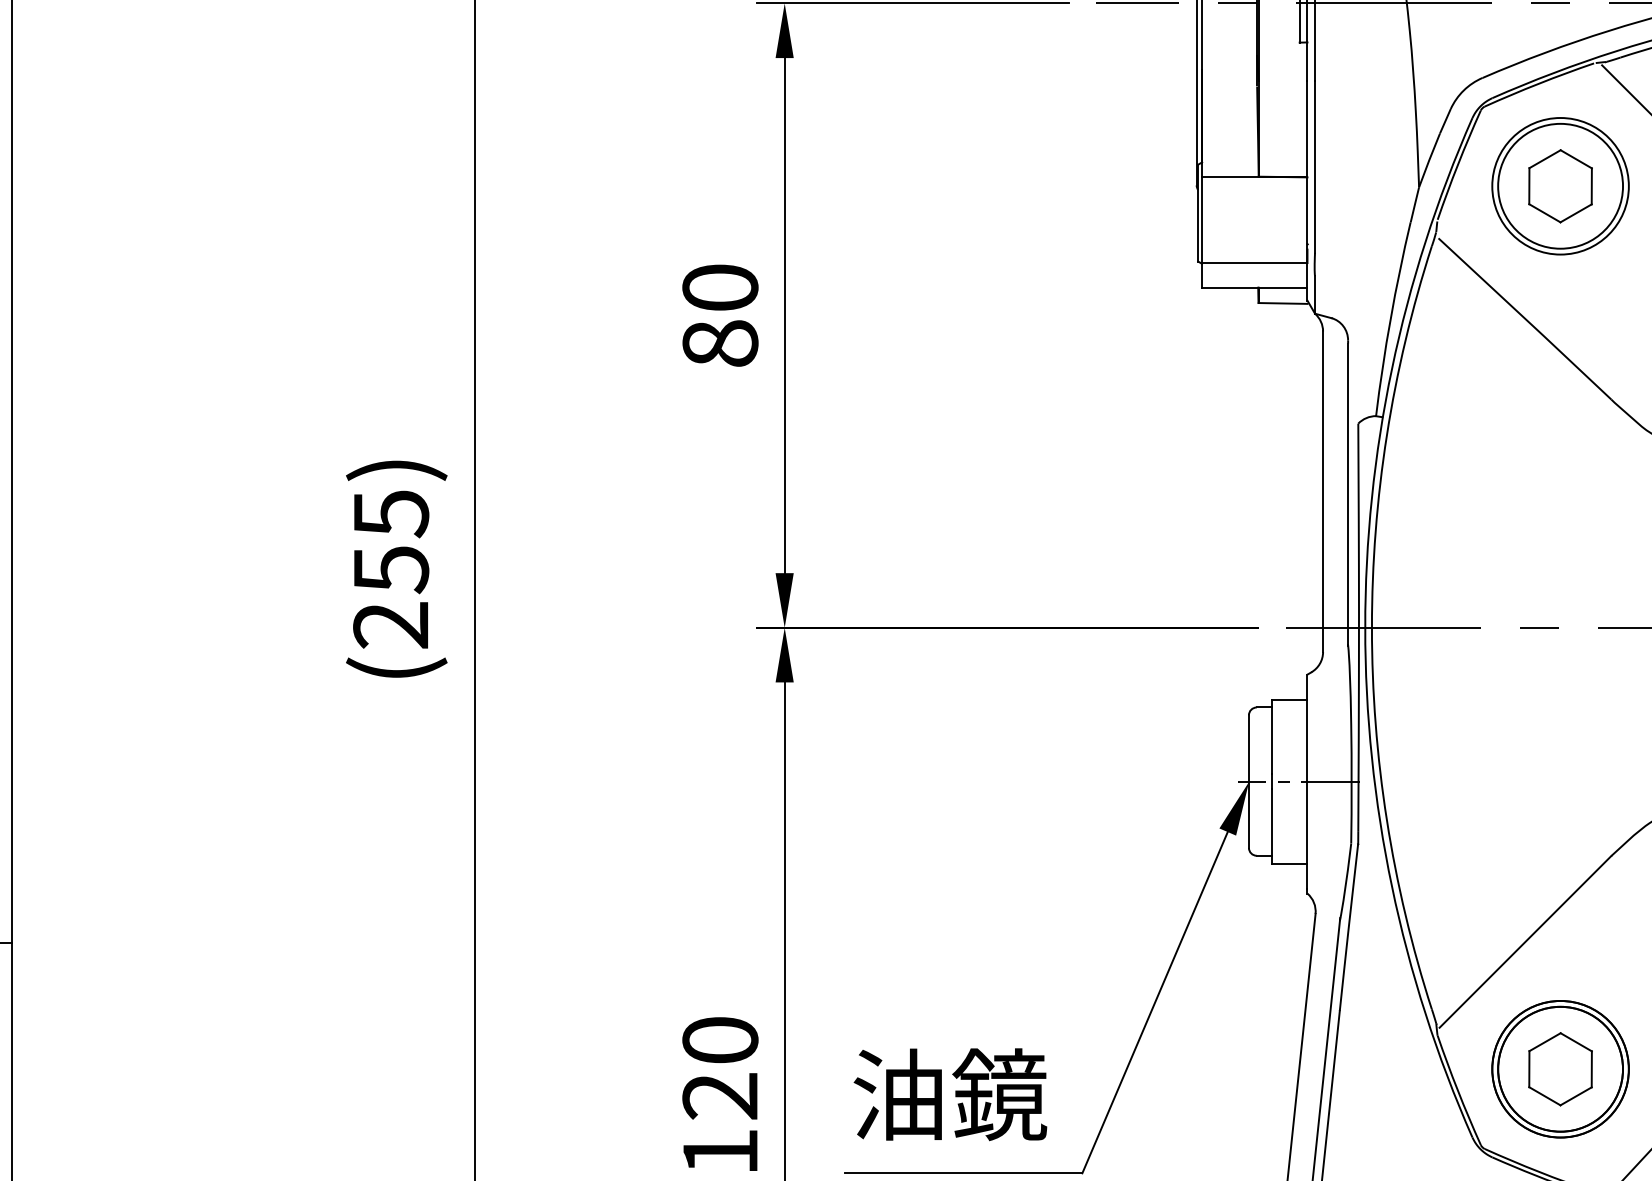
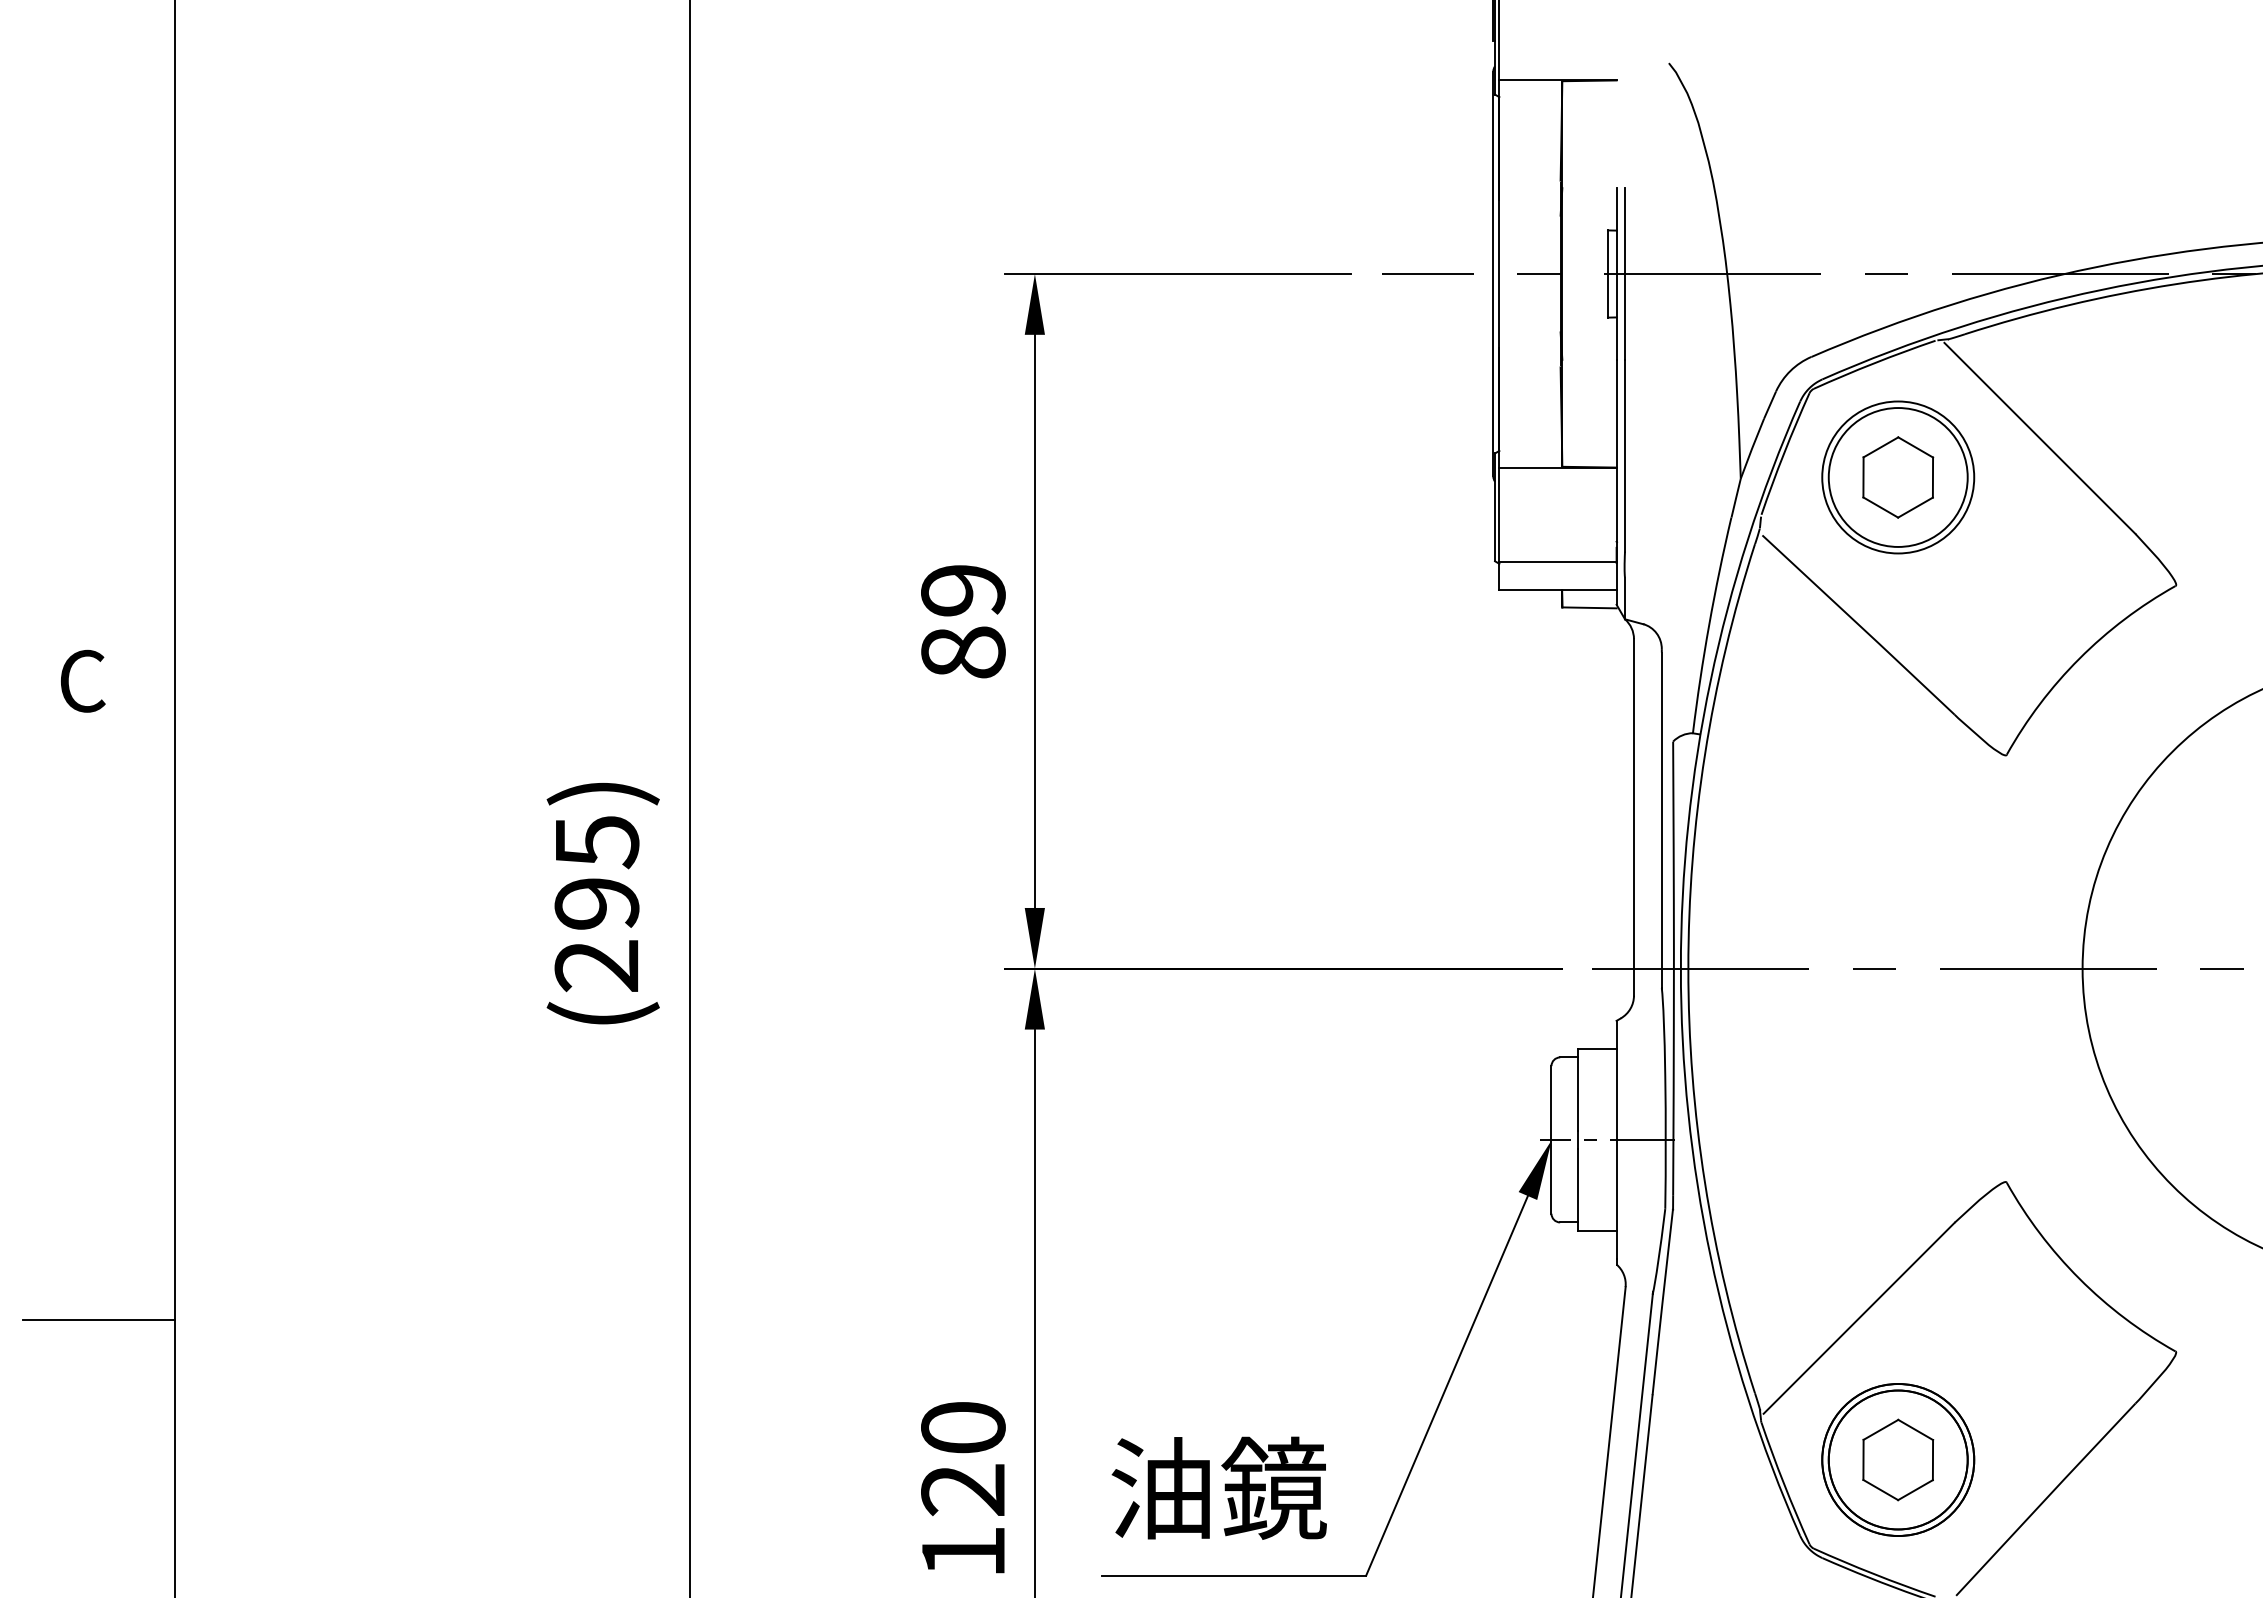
text: (720, 287) -> (963, 590), 80 -> 89
text: (390, 570) -> (596, 904), (255) -> (295)

